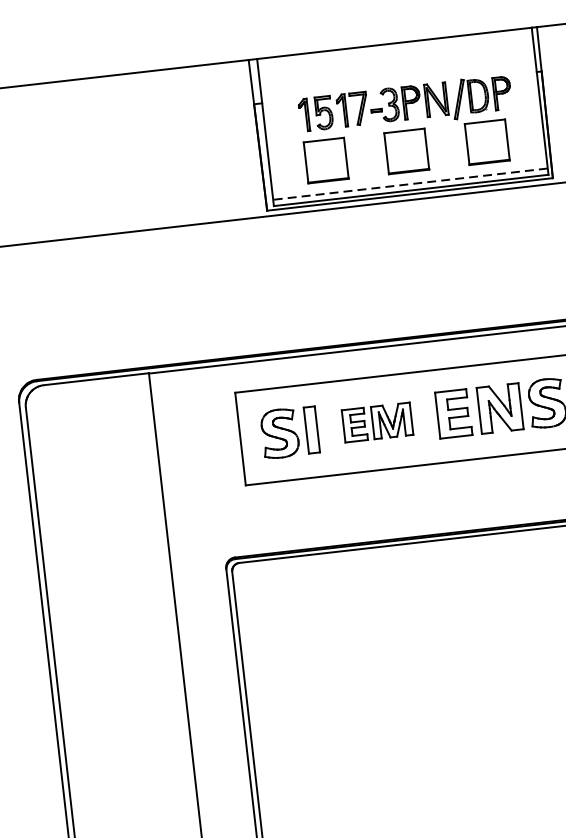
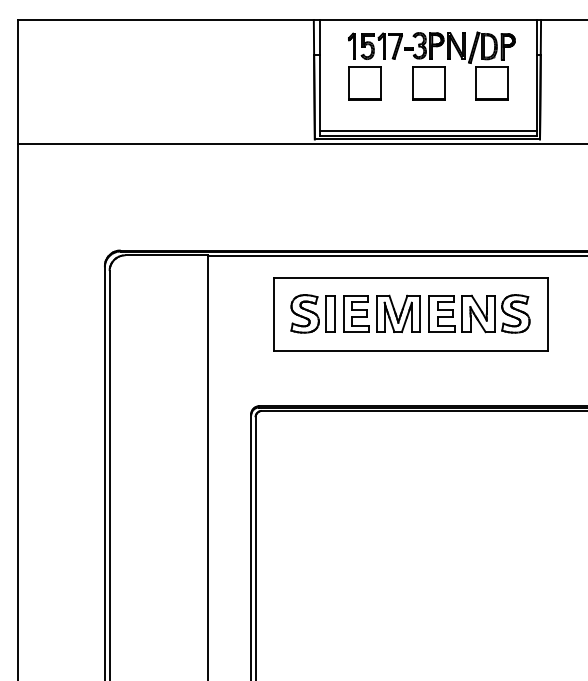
part: (407, 128) -> (431, 65), moved
line: (410, 184) -> (428, 131), dashed -> solid
part: (376, 422) -> (381, 313), size x1.43

